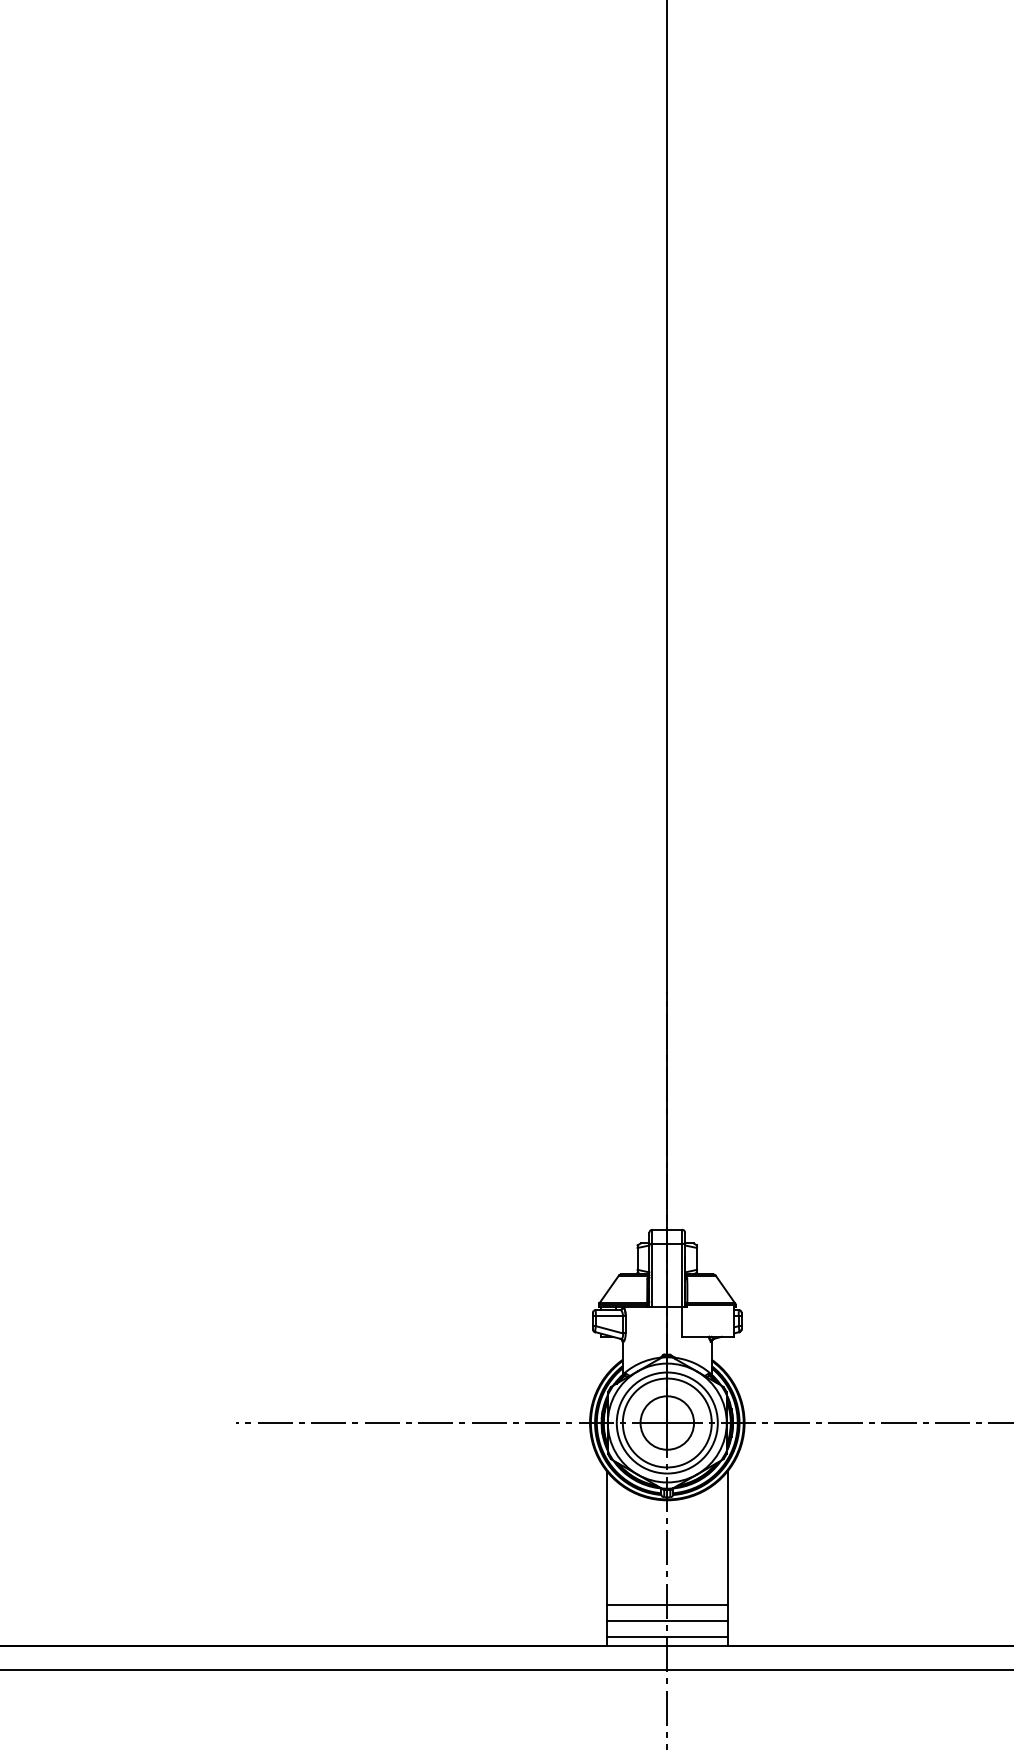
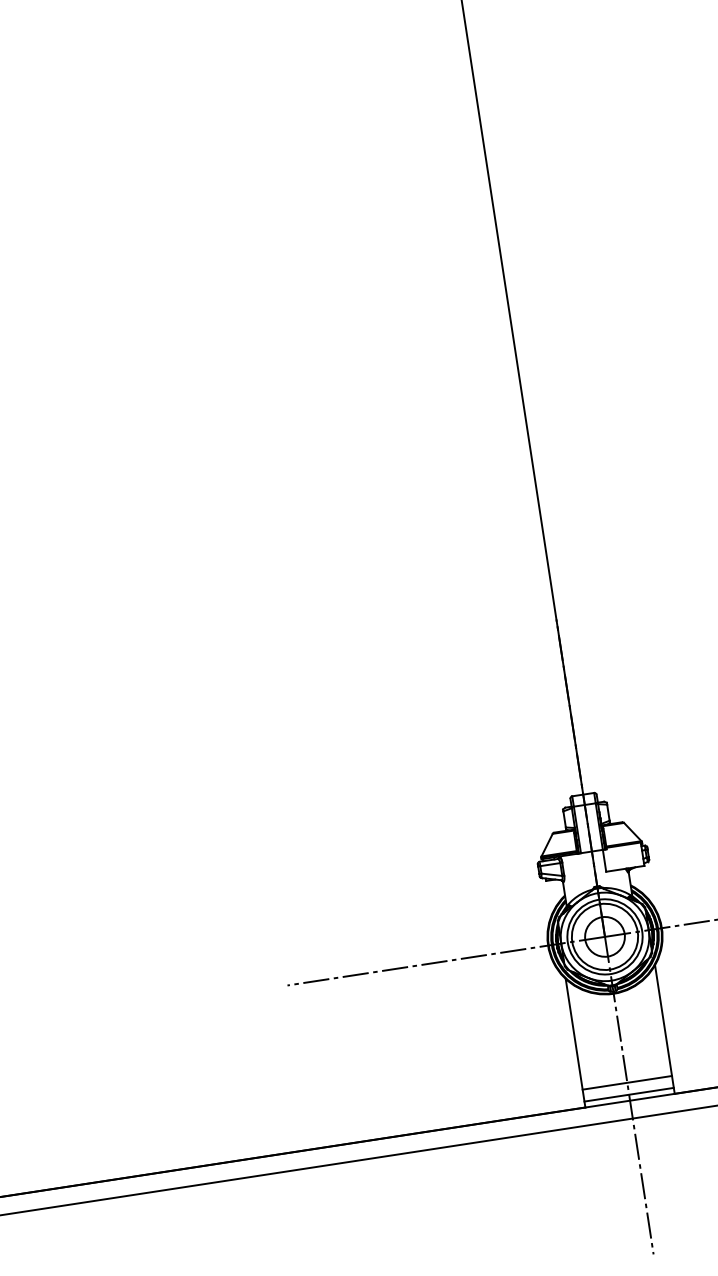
line: (666, 1605) -> (624, 1071), removed

